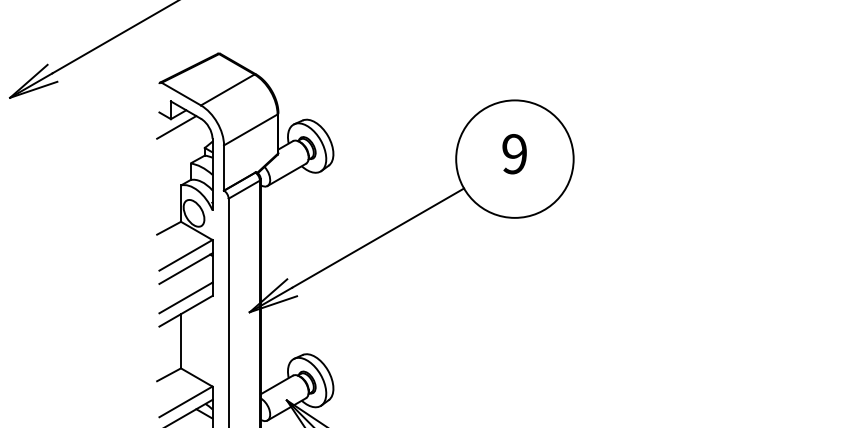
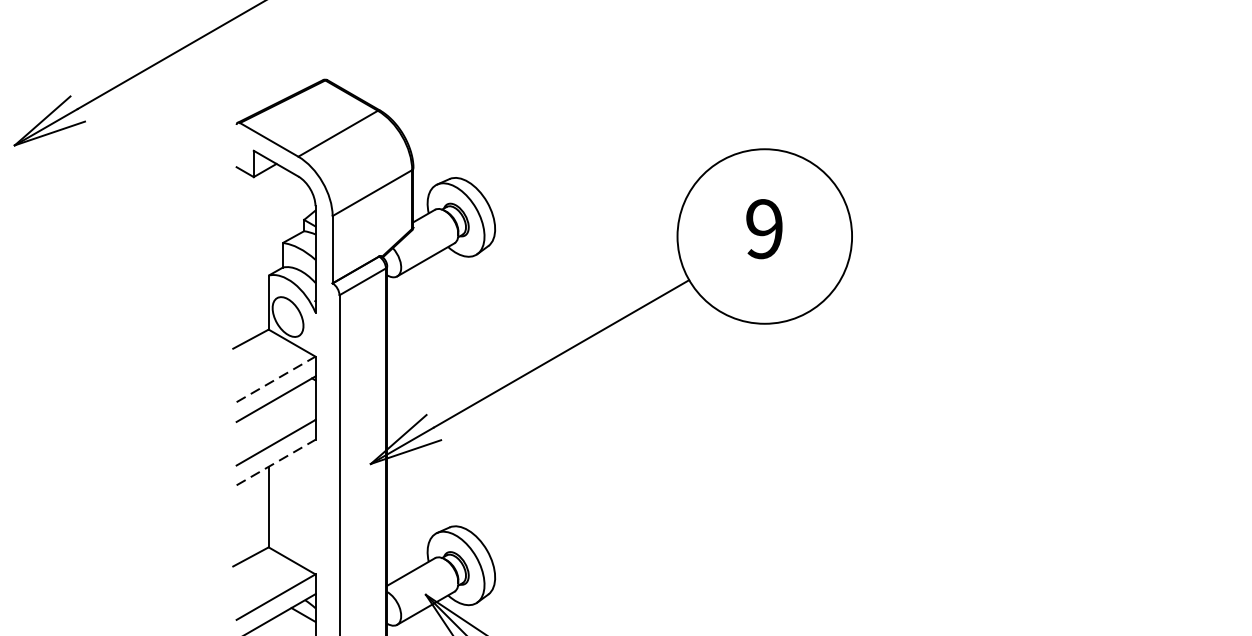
line: (176, 127) -> (262, 189), removed
line: (185, 255) -> (275, 379), solid -> dashed
line: (185, 311) -> (275, 462), solid -> dashed

